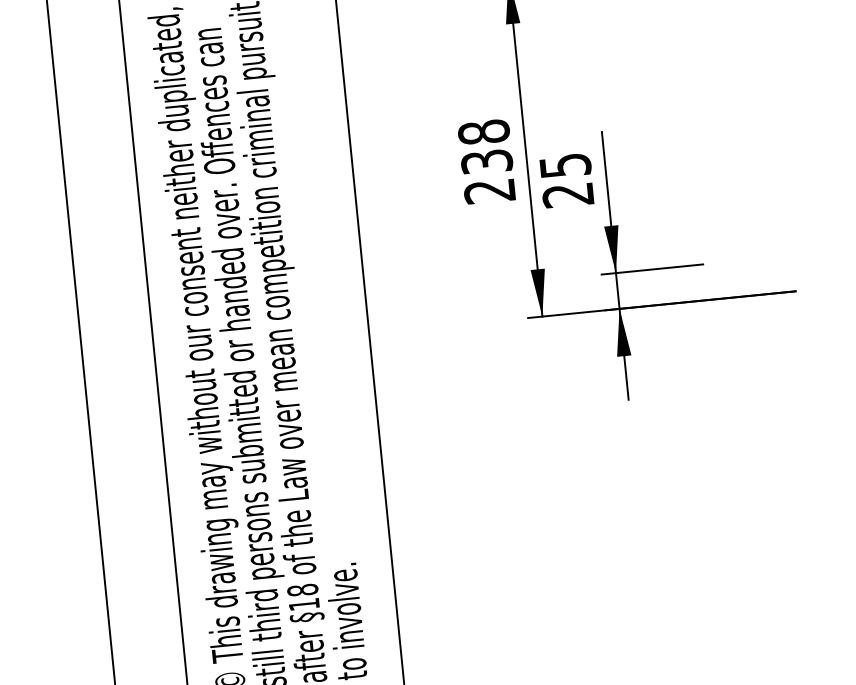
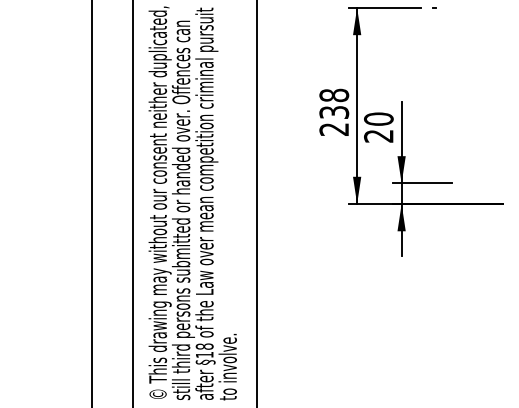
text: (564, 164) -> (378, 118), 25 -> 20

